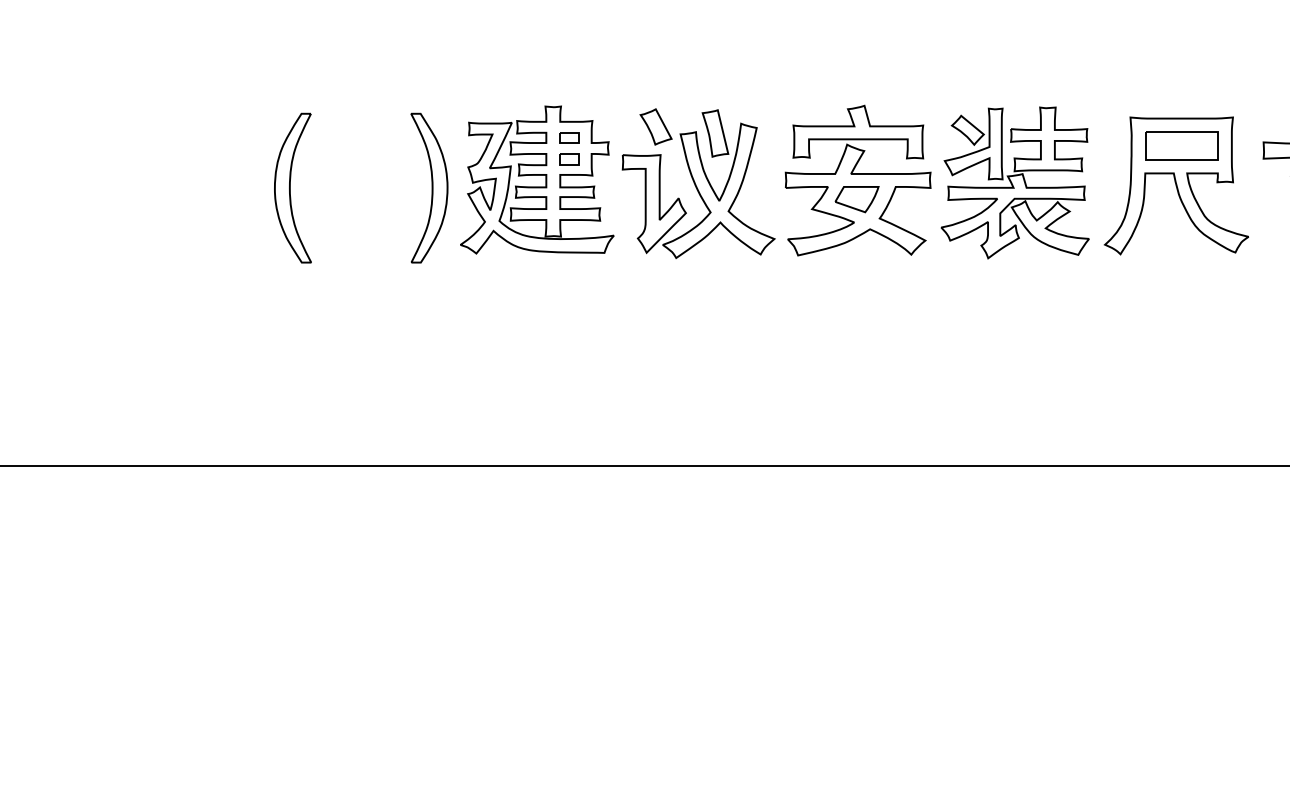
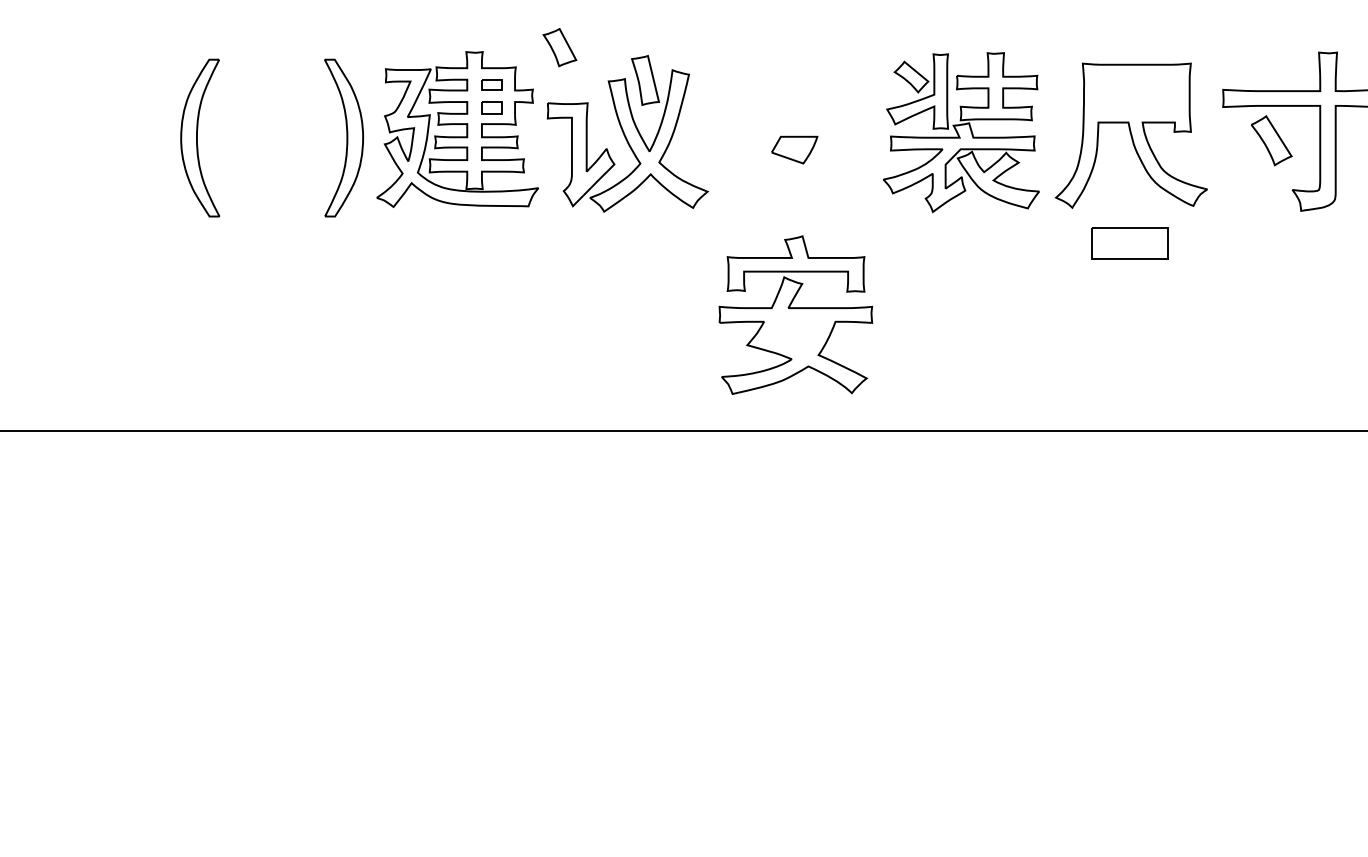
part: (655, 126) -> (559, 47), moved
part: (1181, 145) -> (1129, 243), moved
part: (857, 180) -> (795, 314), moved

